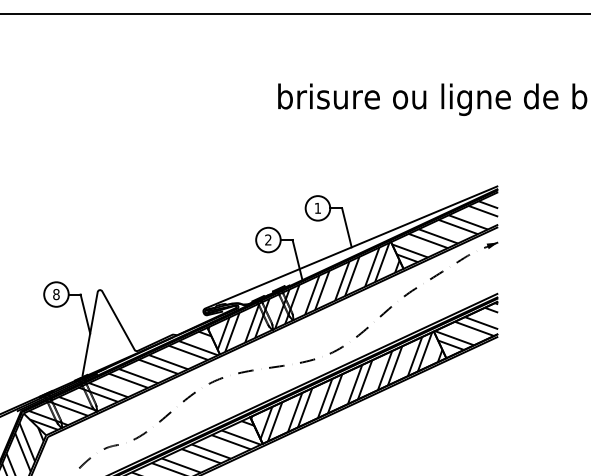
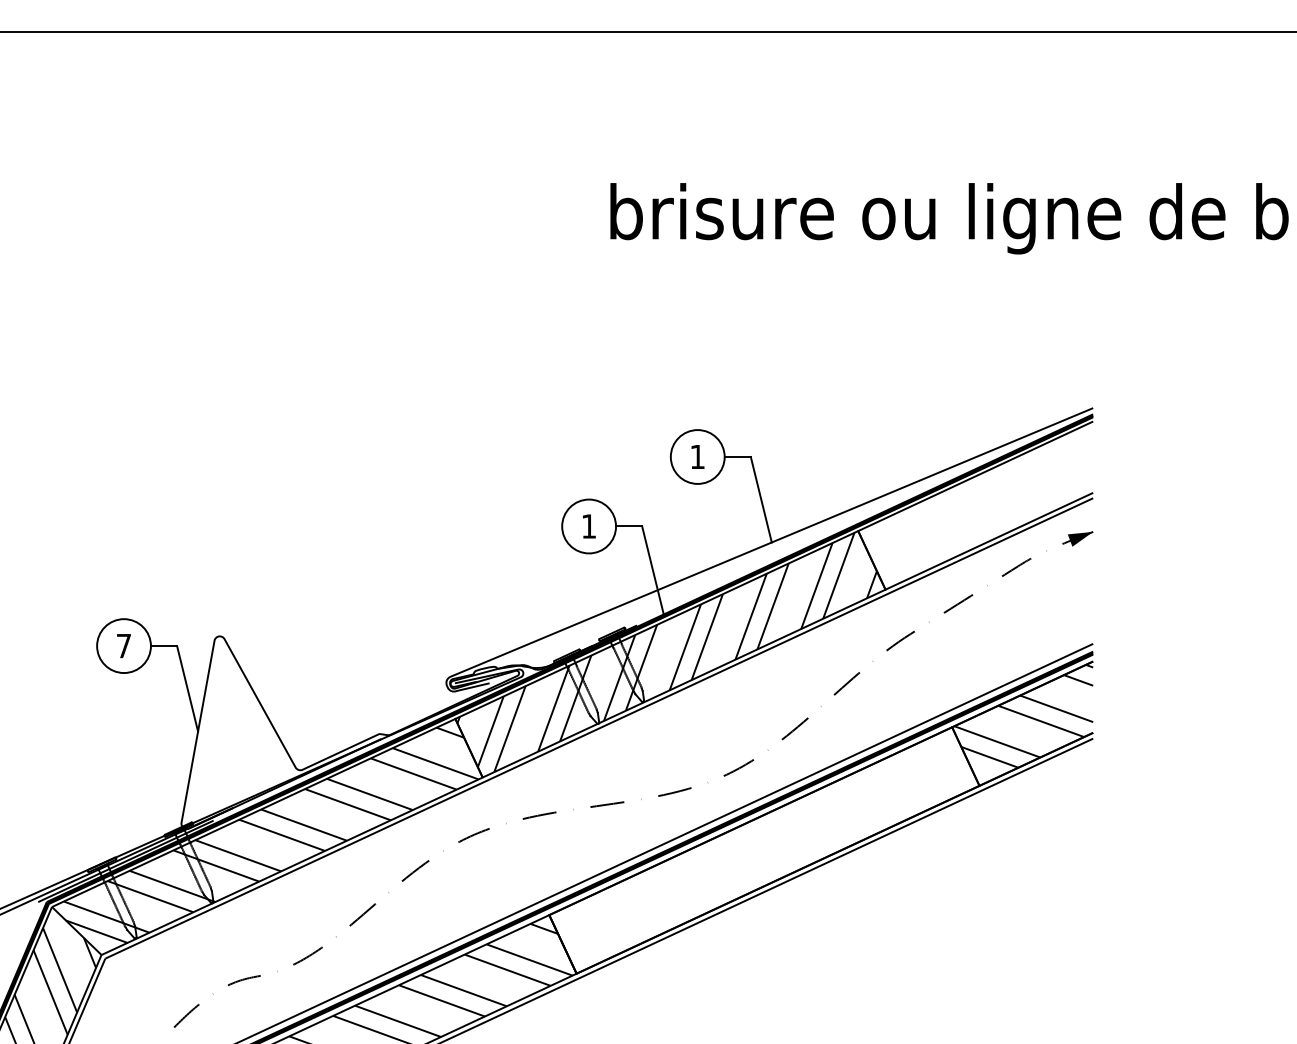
hatch: (445, 231) -> (977, 507), removed
text: (268, 239) -> (589, 525), 2 -> 1
text: (56, 294) -> (124, 645), 8 -> 7
hatch: (346, 386) -> (760, 847), removed

